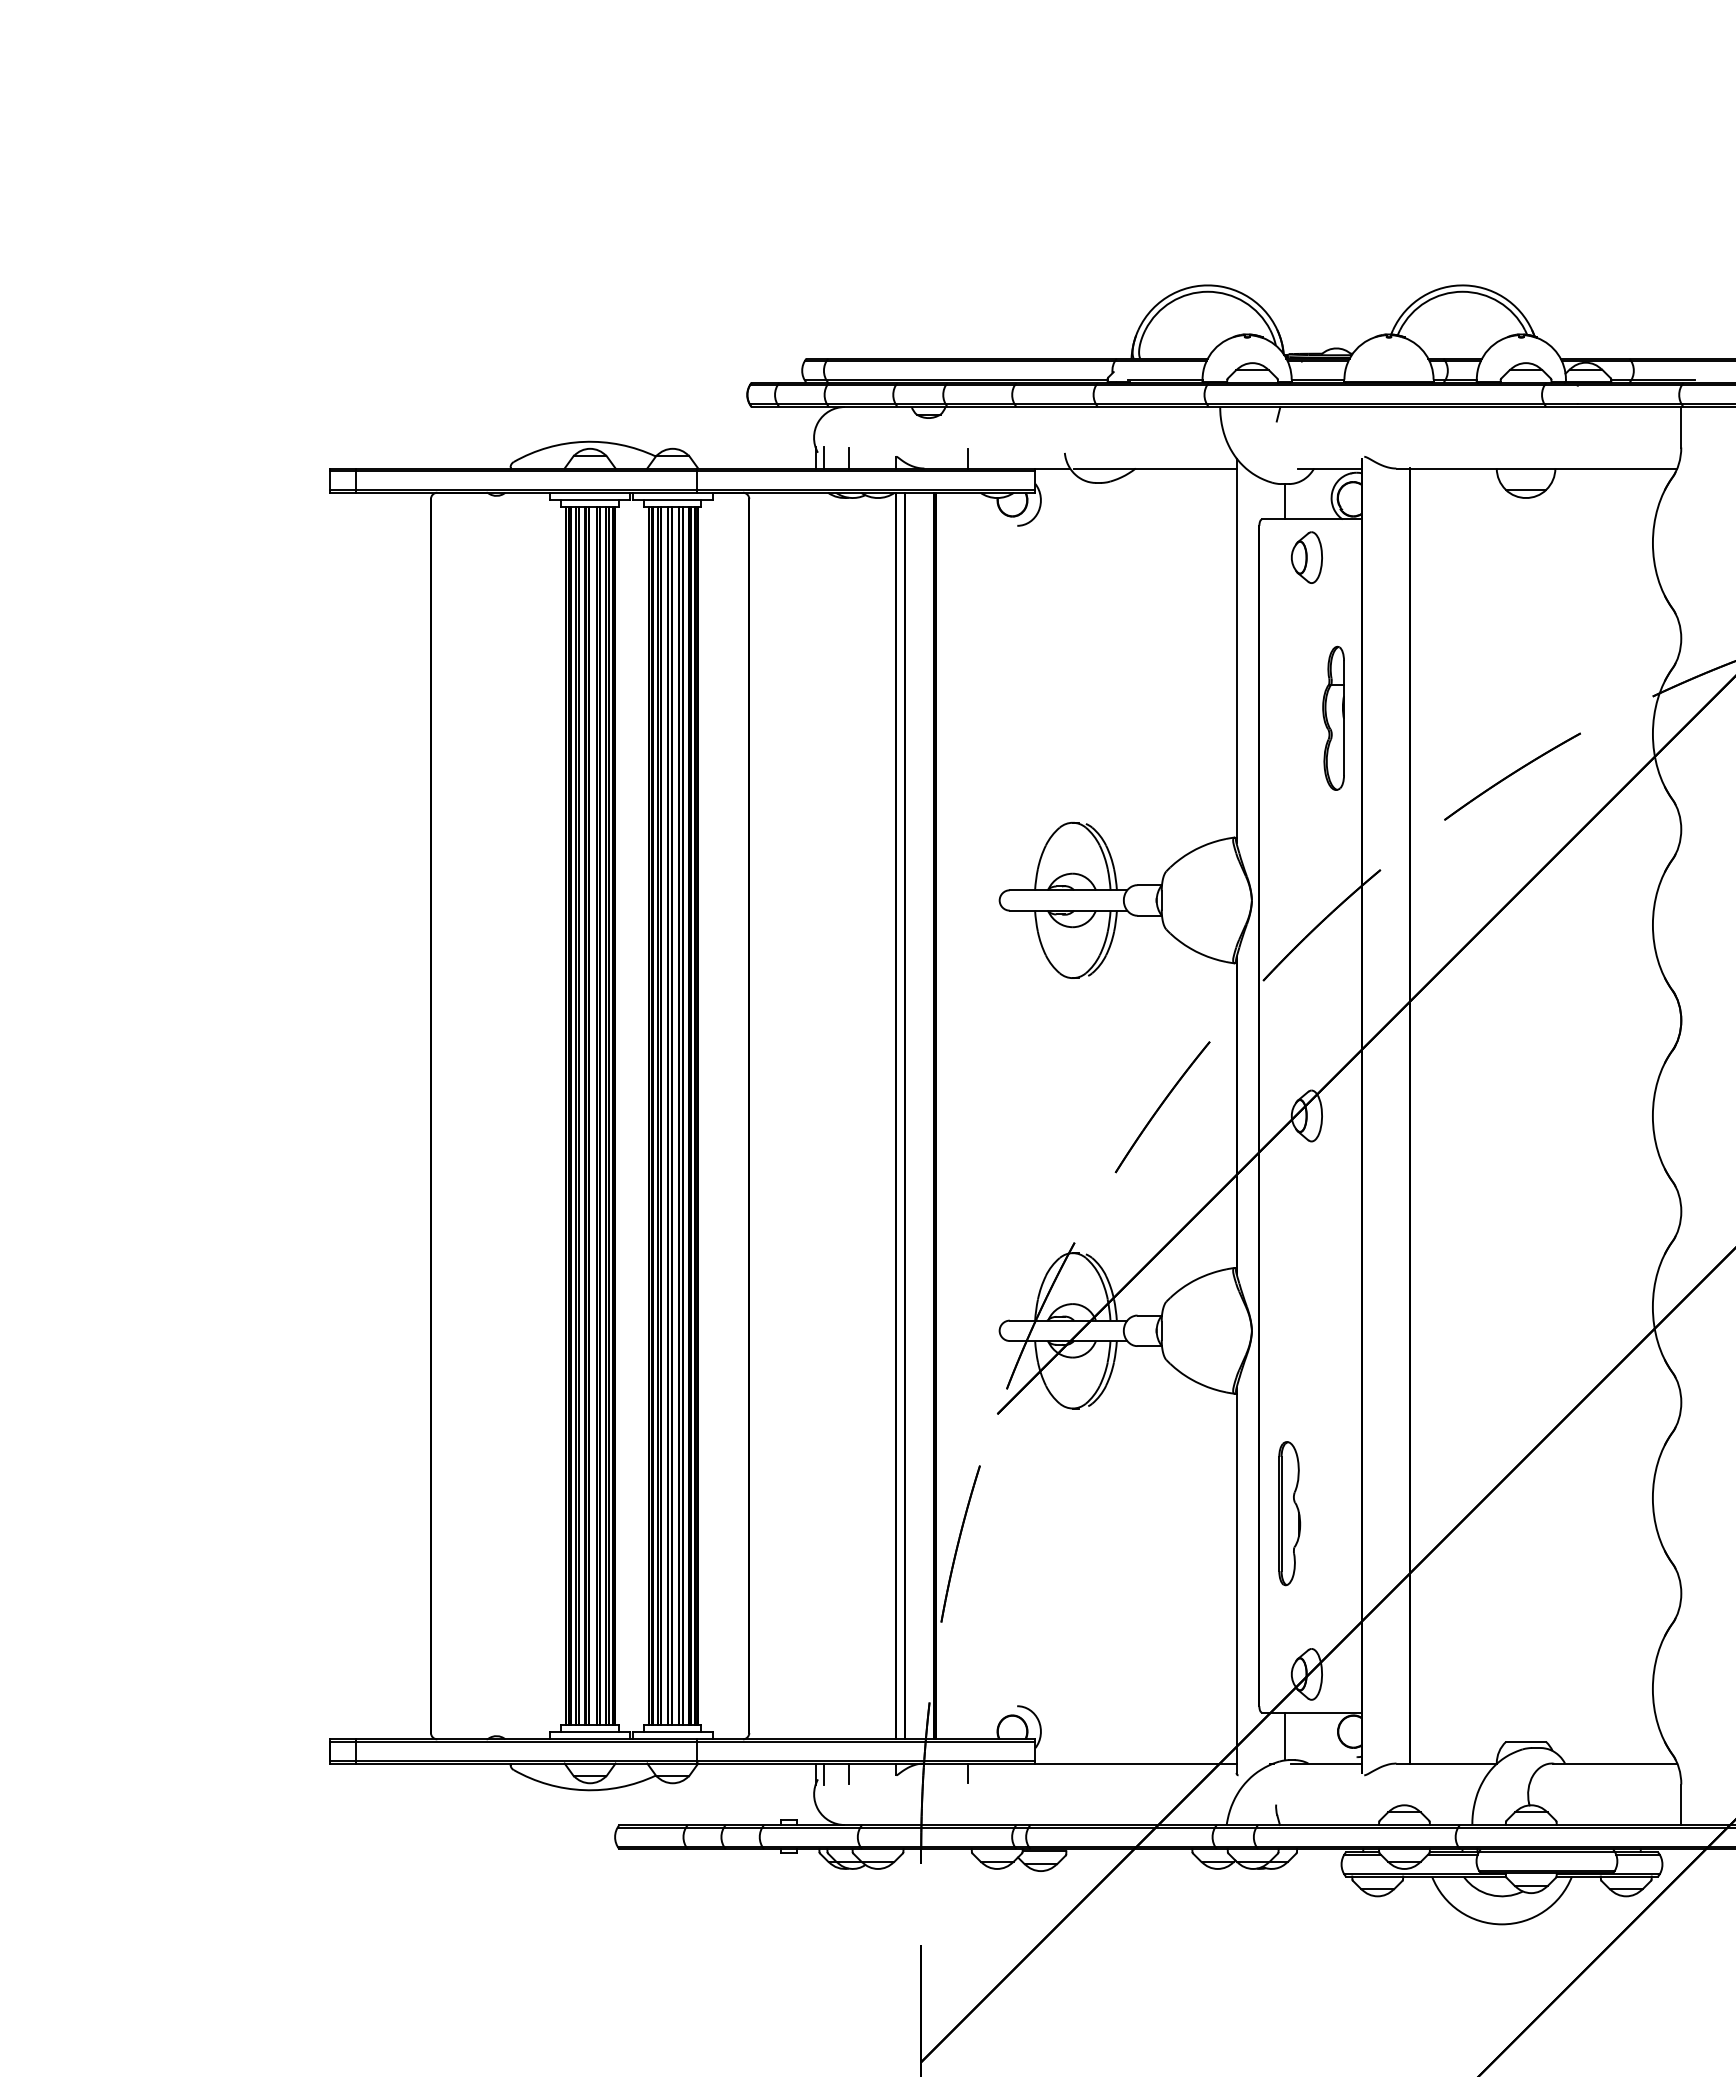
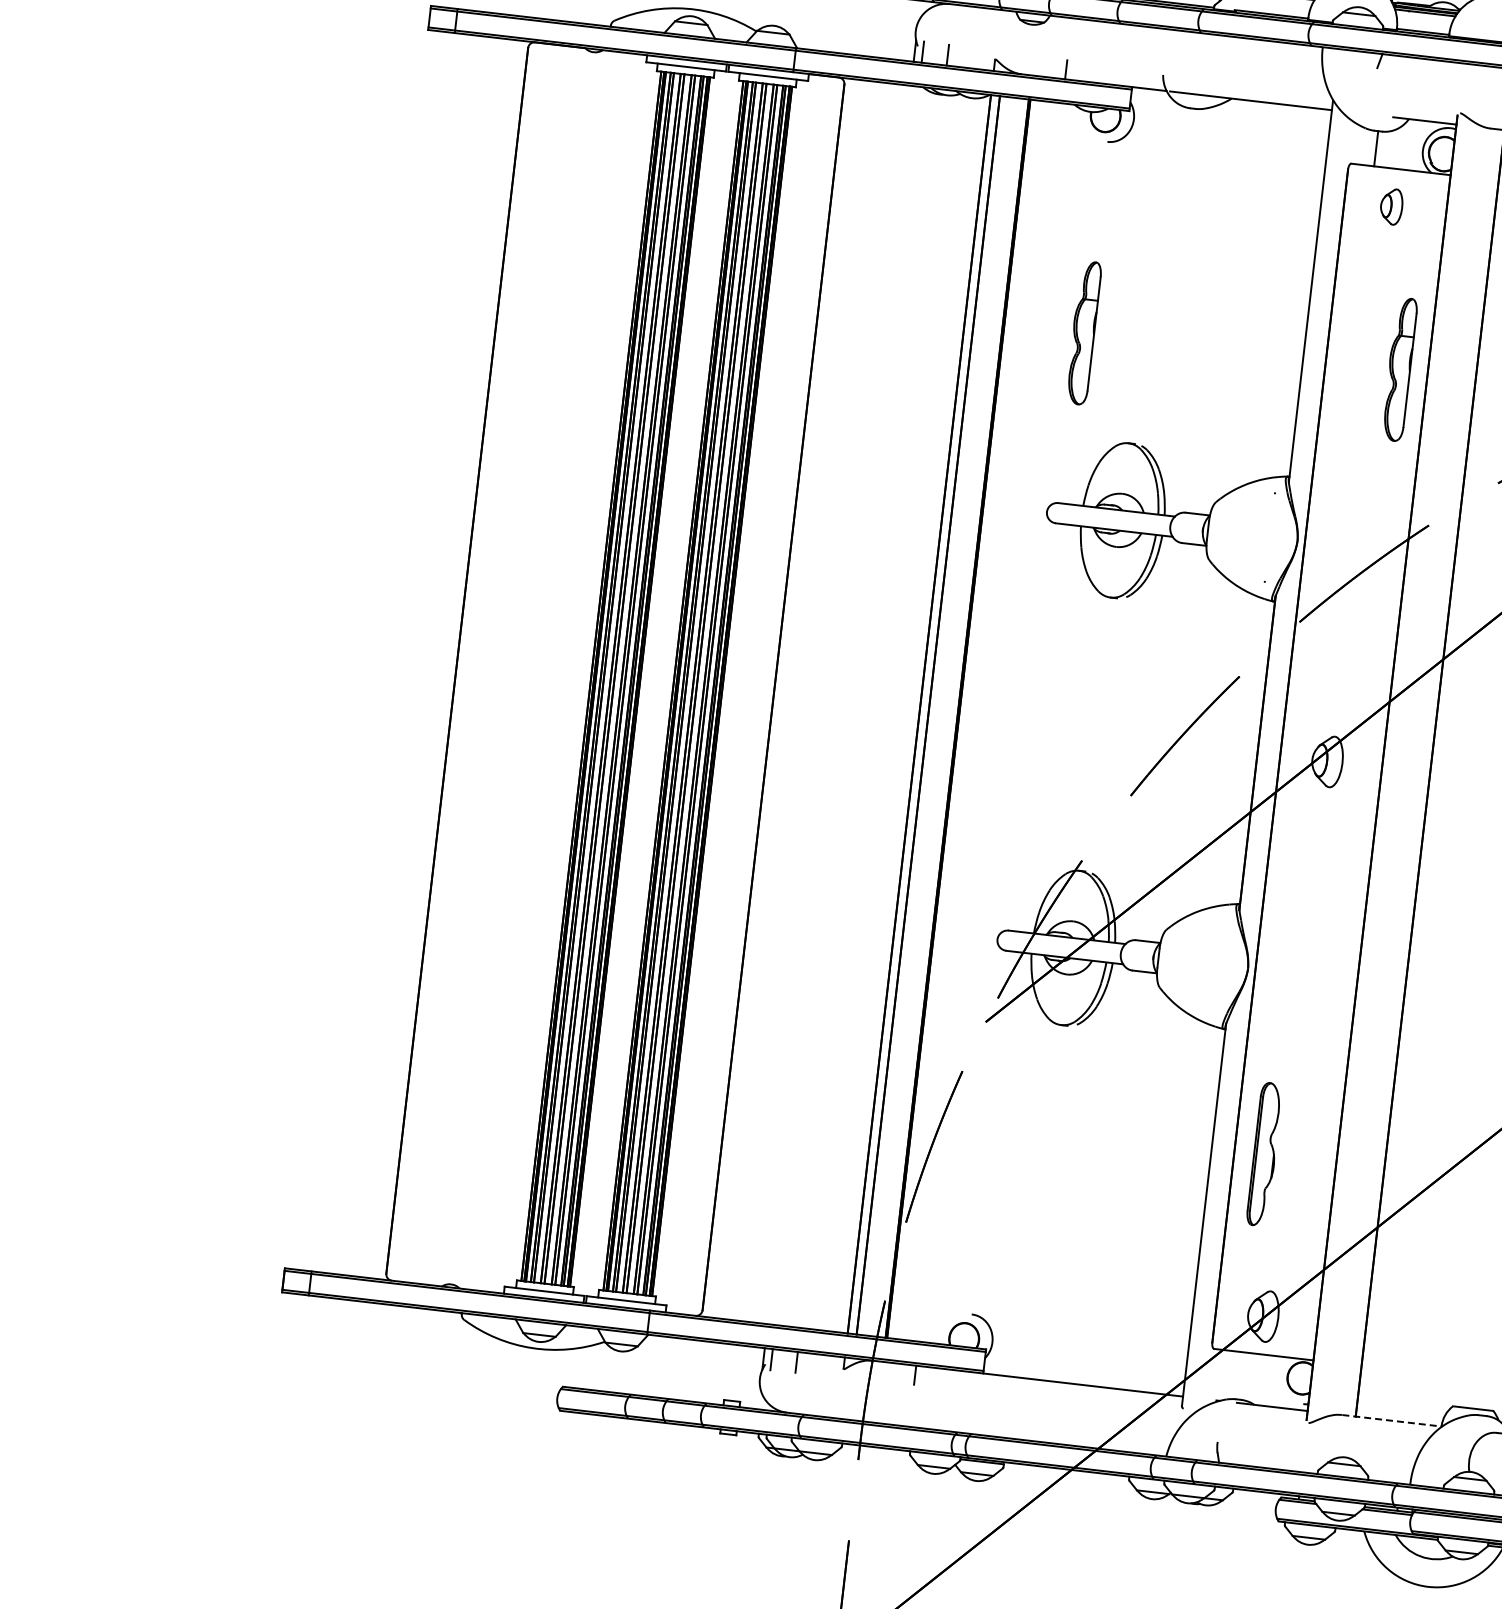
part: (1306, 557) -> (1391, 206), size x0.7
part: (1015, 717) -> (1083, 332), added
line: (1284, 1736) -> (1233, 1375), removed
line: (1447, 1763) -> (1392, 1420), solid -> dashed

